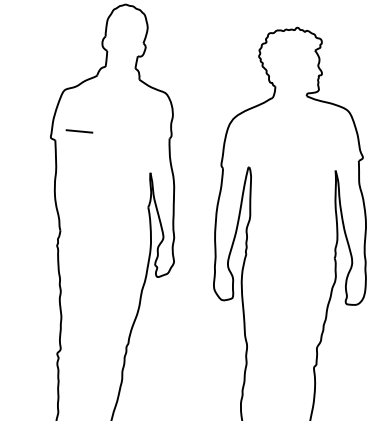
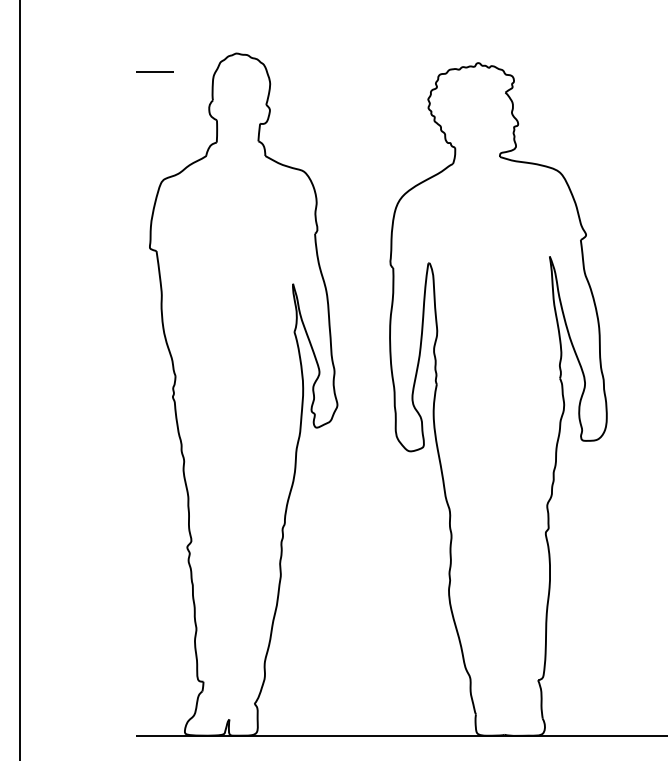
line: (79, 131) -> (154, 71), moved

